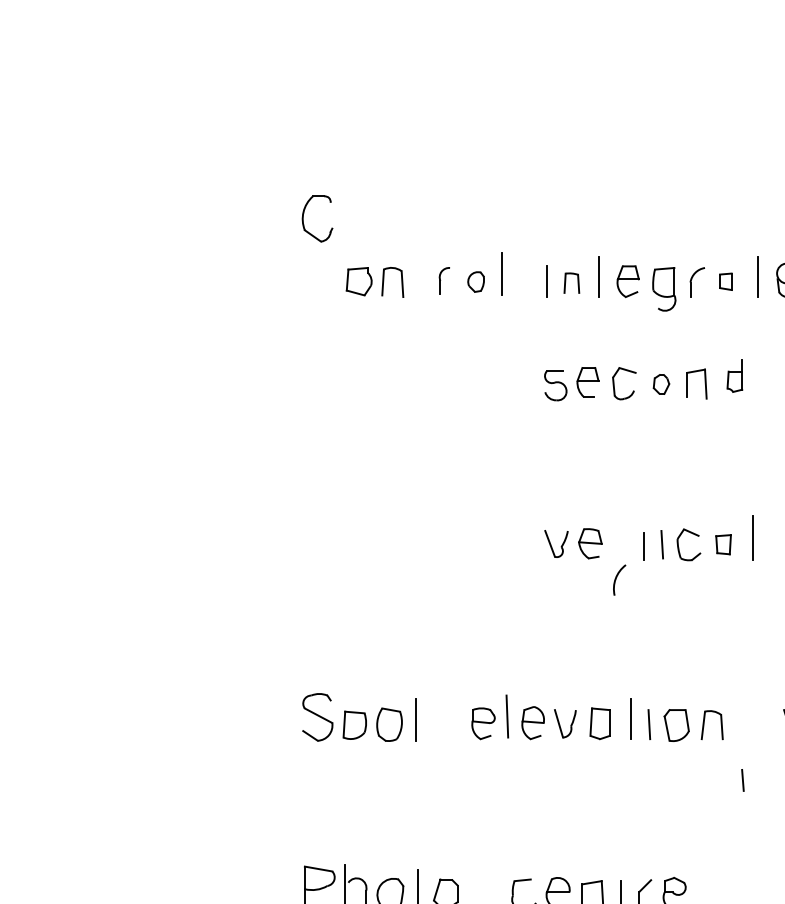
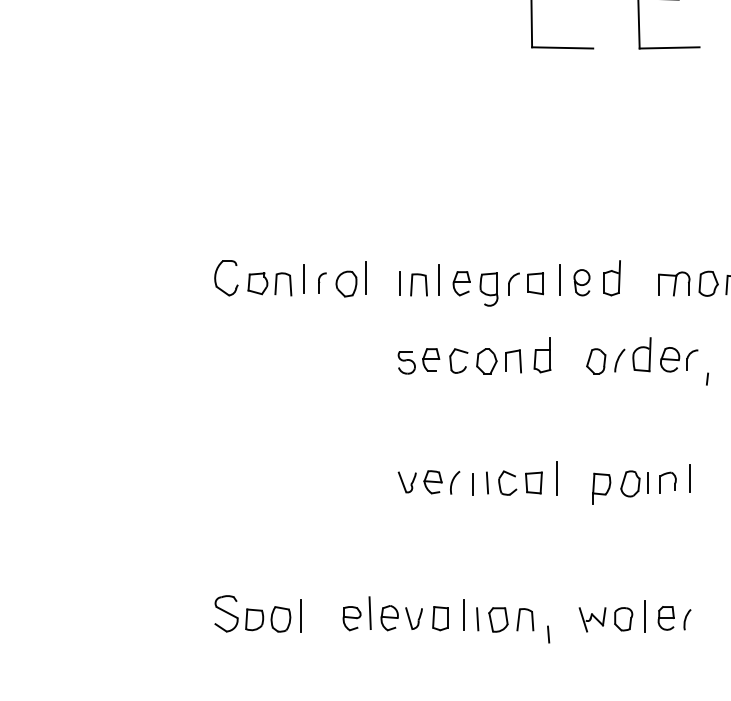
part: (304, 219) -> (216, 278), moved
line: (419, 274) -> (303, 278), added
part: (476, 281) -> (346, 283), size x1.67
part: (725, 281) -> (535, 283), size x1.67
part: (571, 282) -> (418, 284), size x1.43
part: (734, 376) -> (542, 355), size x1.43
part: (660, 384) -> (486, 361), size x1.67
part: (722, 544) -> (533, 482), size x1.43
arc: (617, 578) -> (453, 481), moved
line: (742, 780) -> (548, 634), moved

